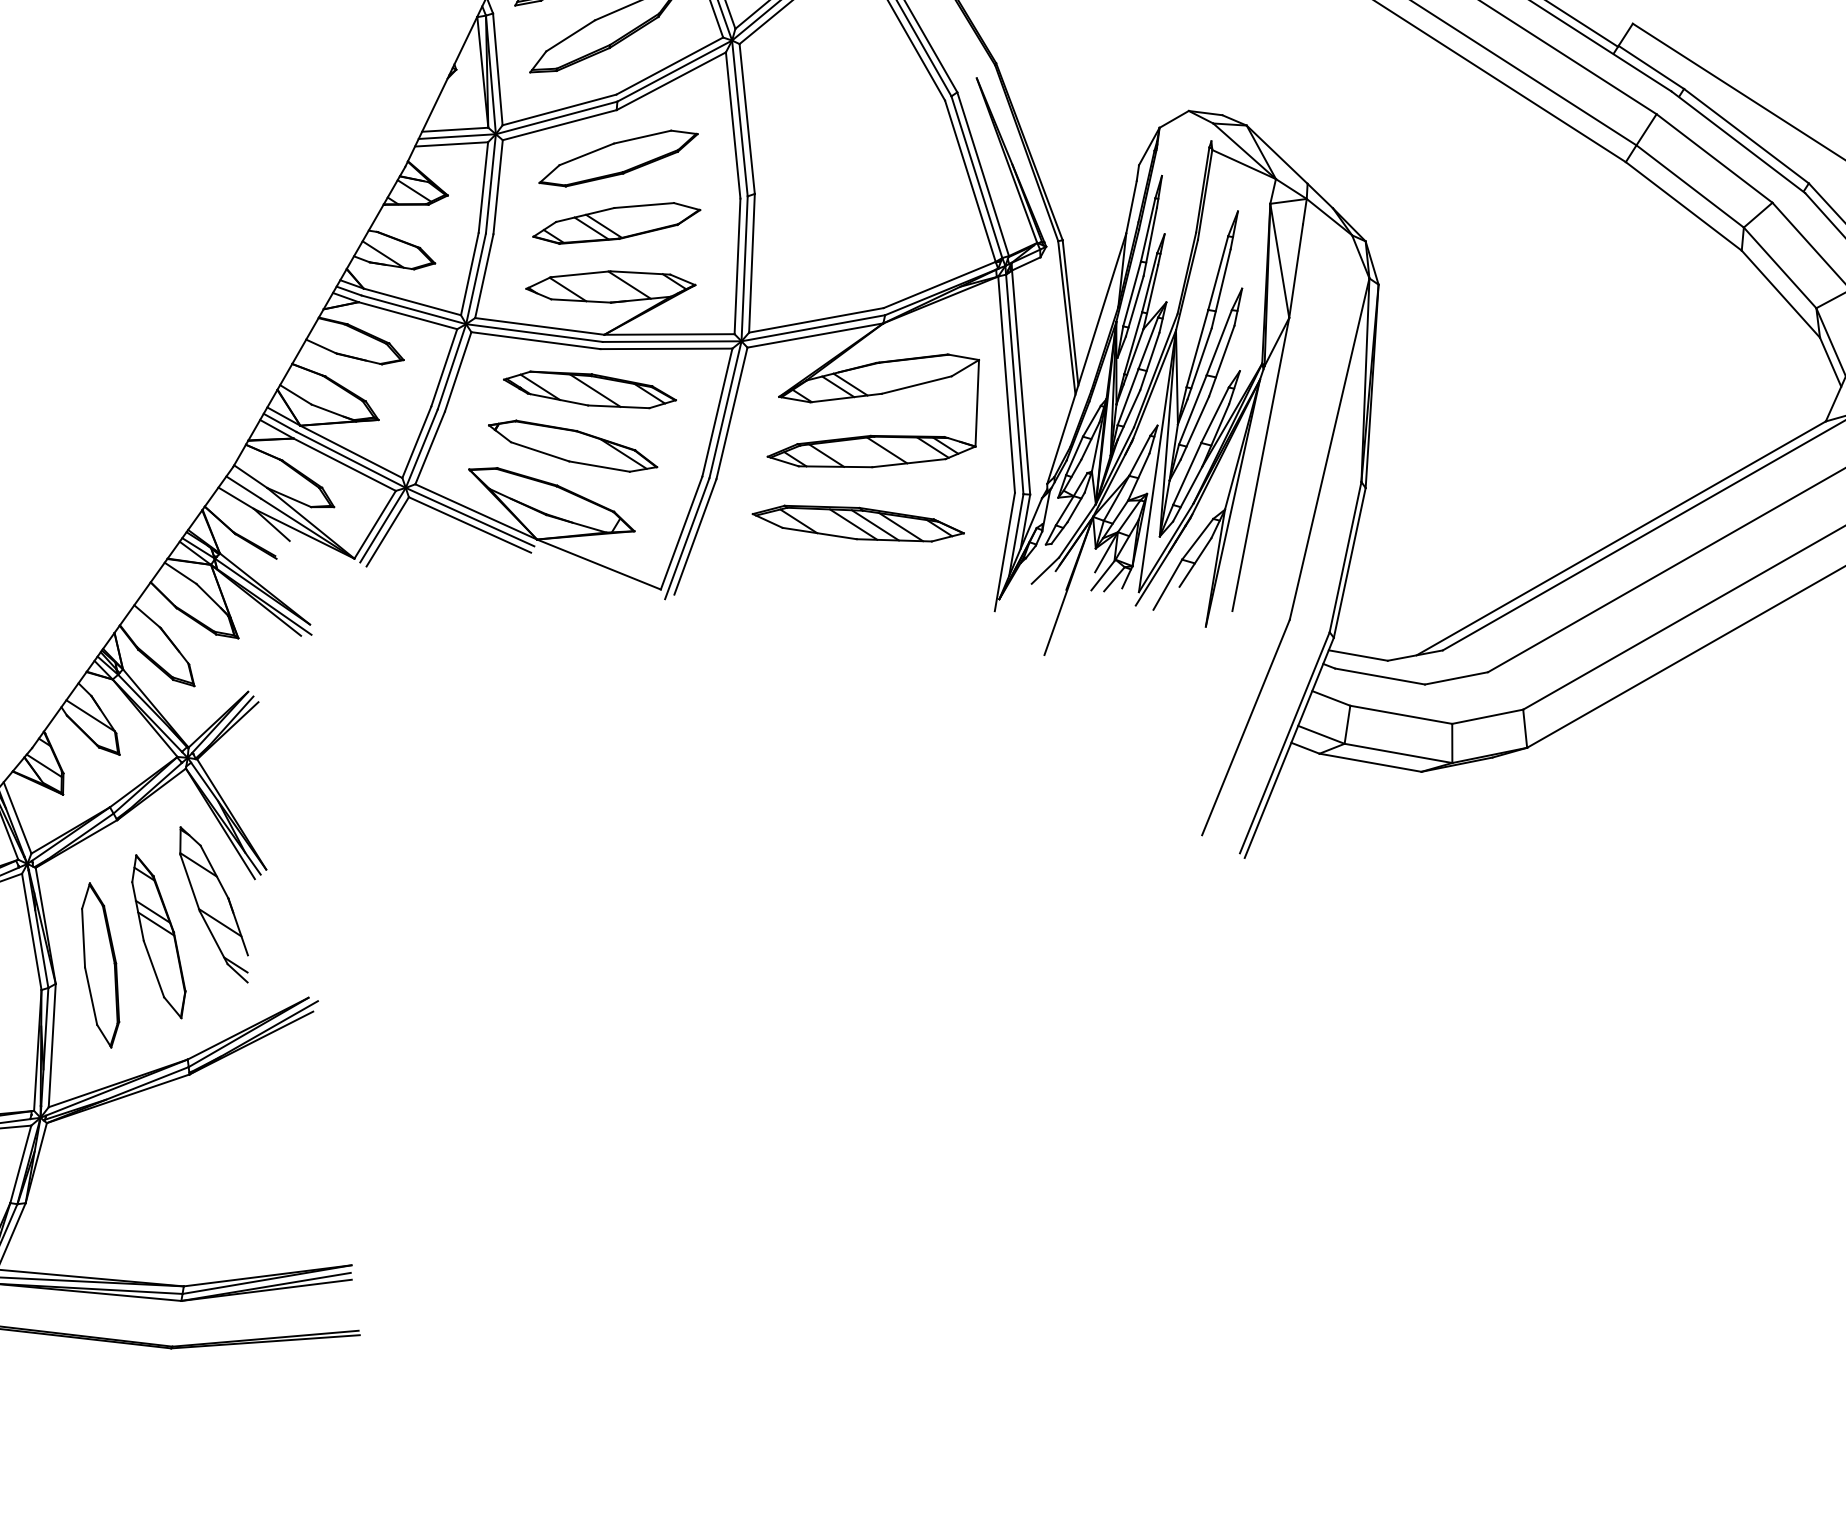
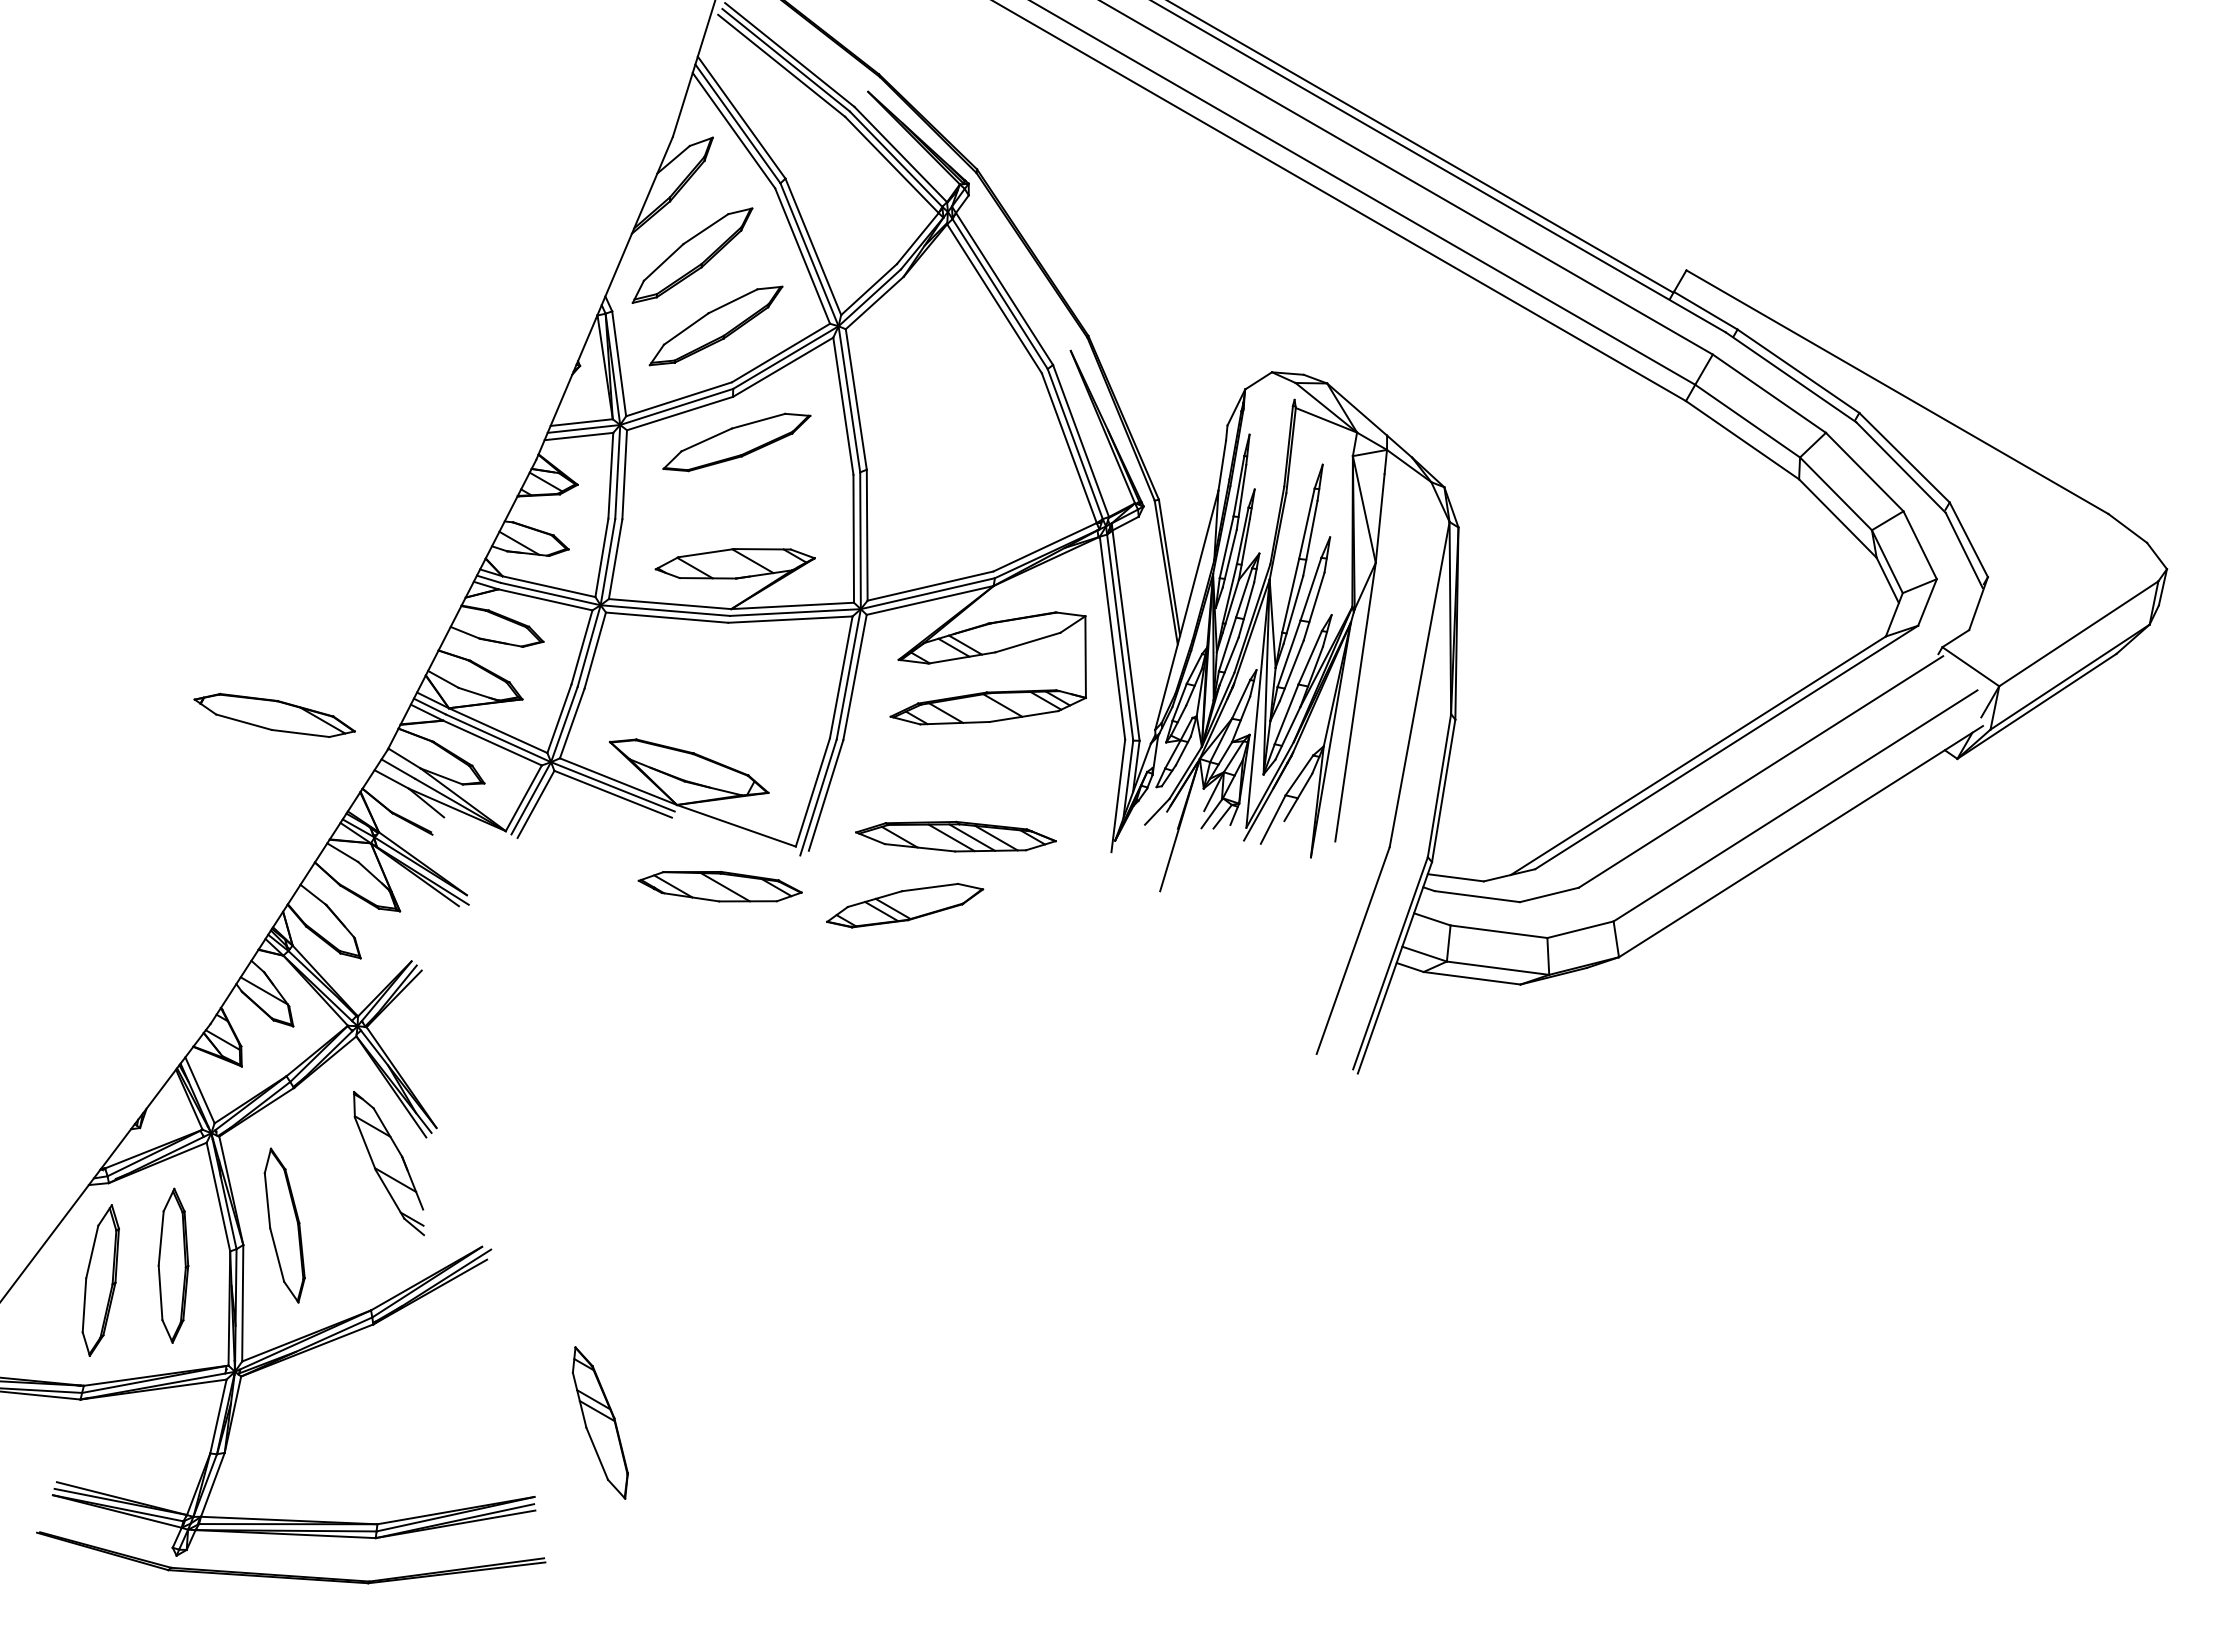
part: (617, 223) -> (905, 905), moved
part: (589, 389) -> (719, 886), moved
part: (572, 445) -> (274, 714), moved
part: (857, 523) -> (955, 836), moved
part: (157, 936) -> (599, 1422), moved

